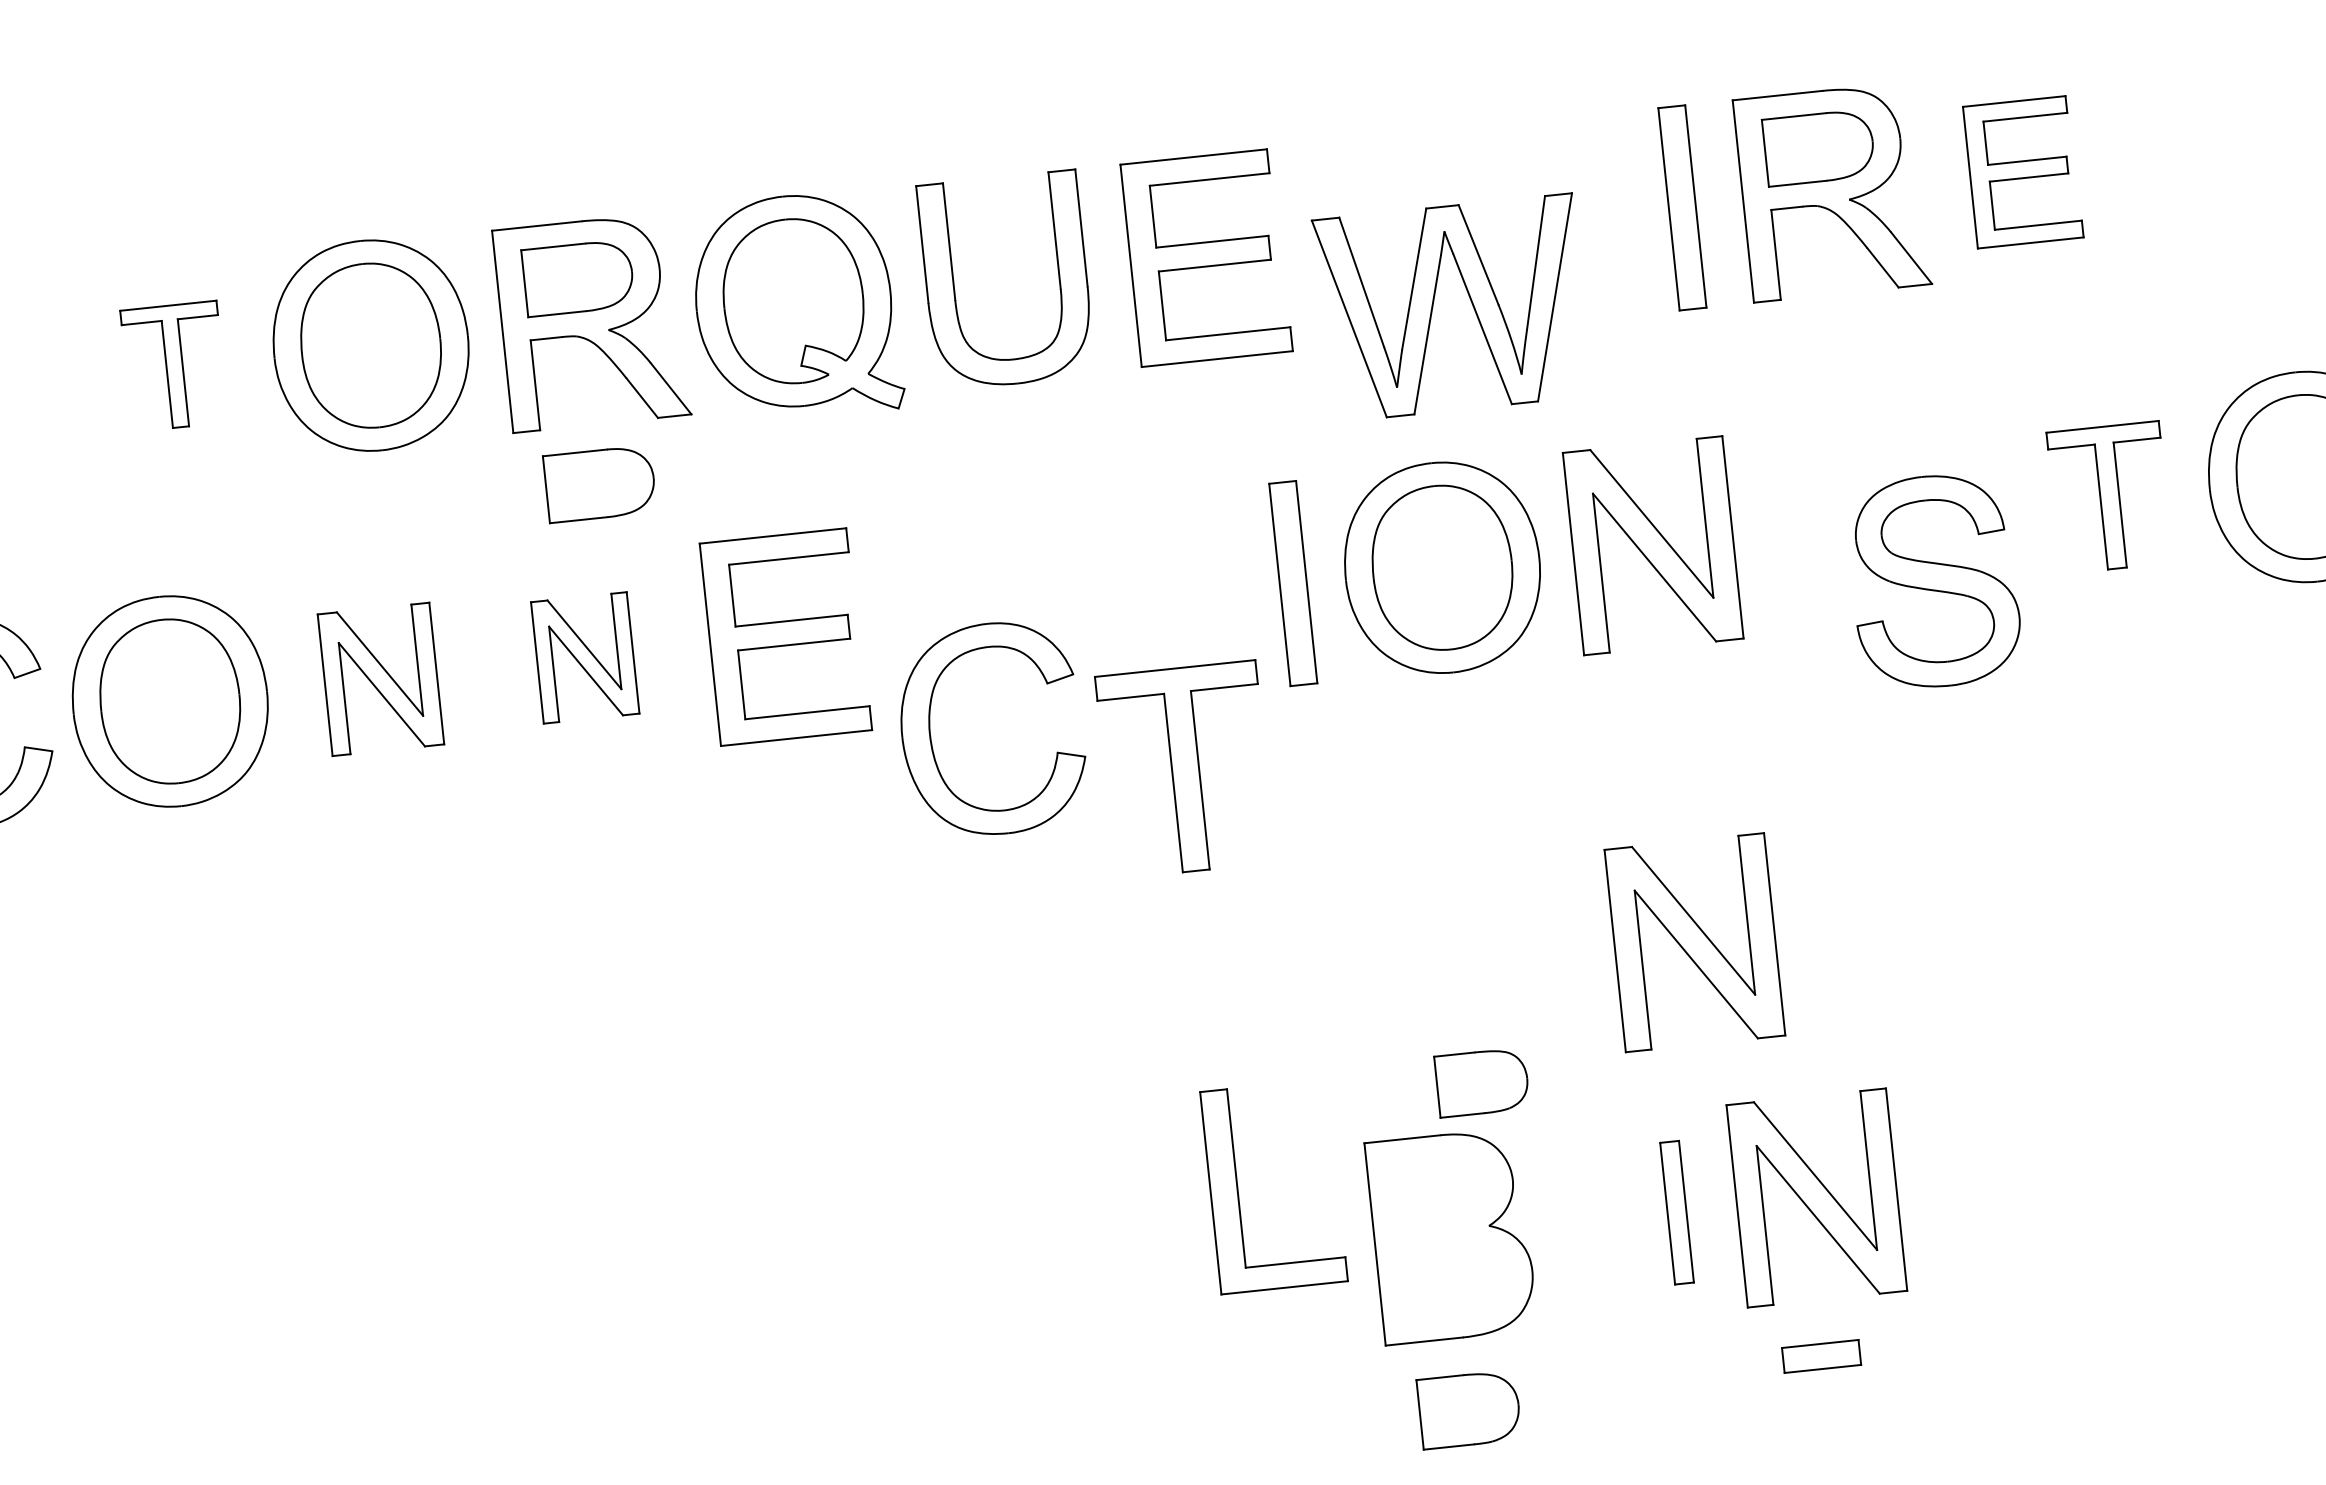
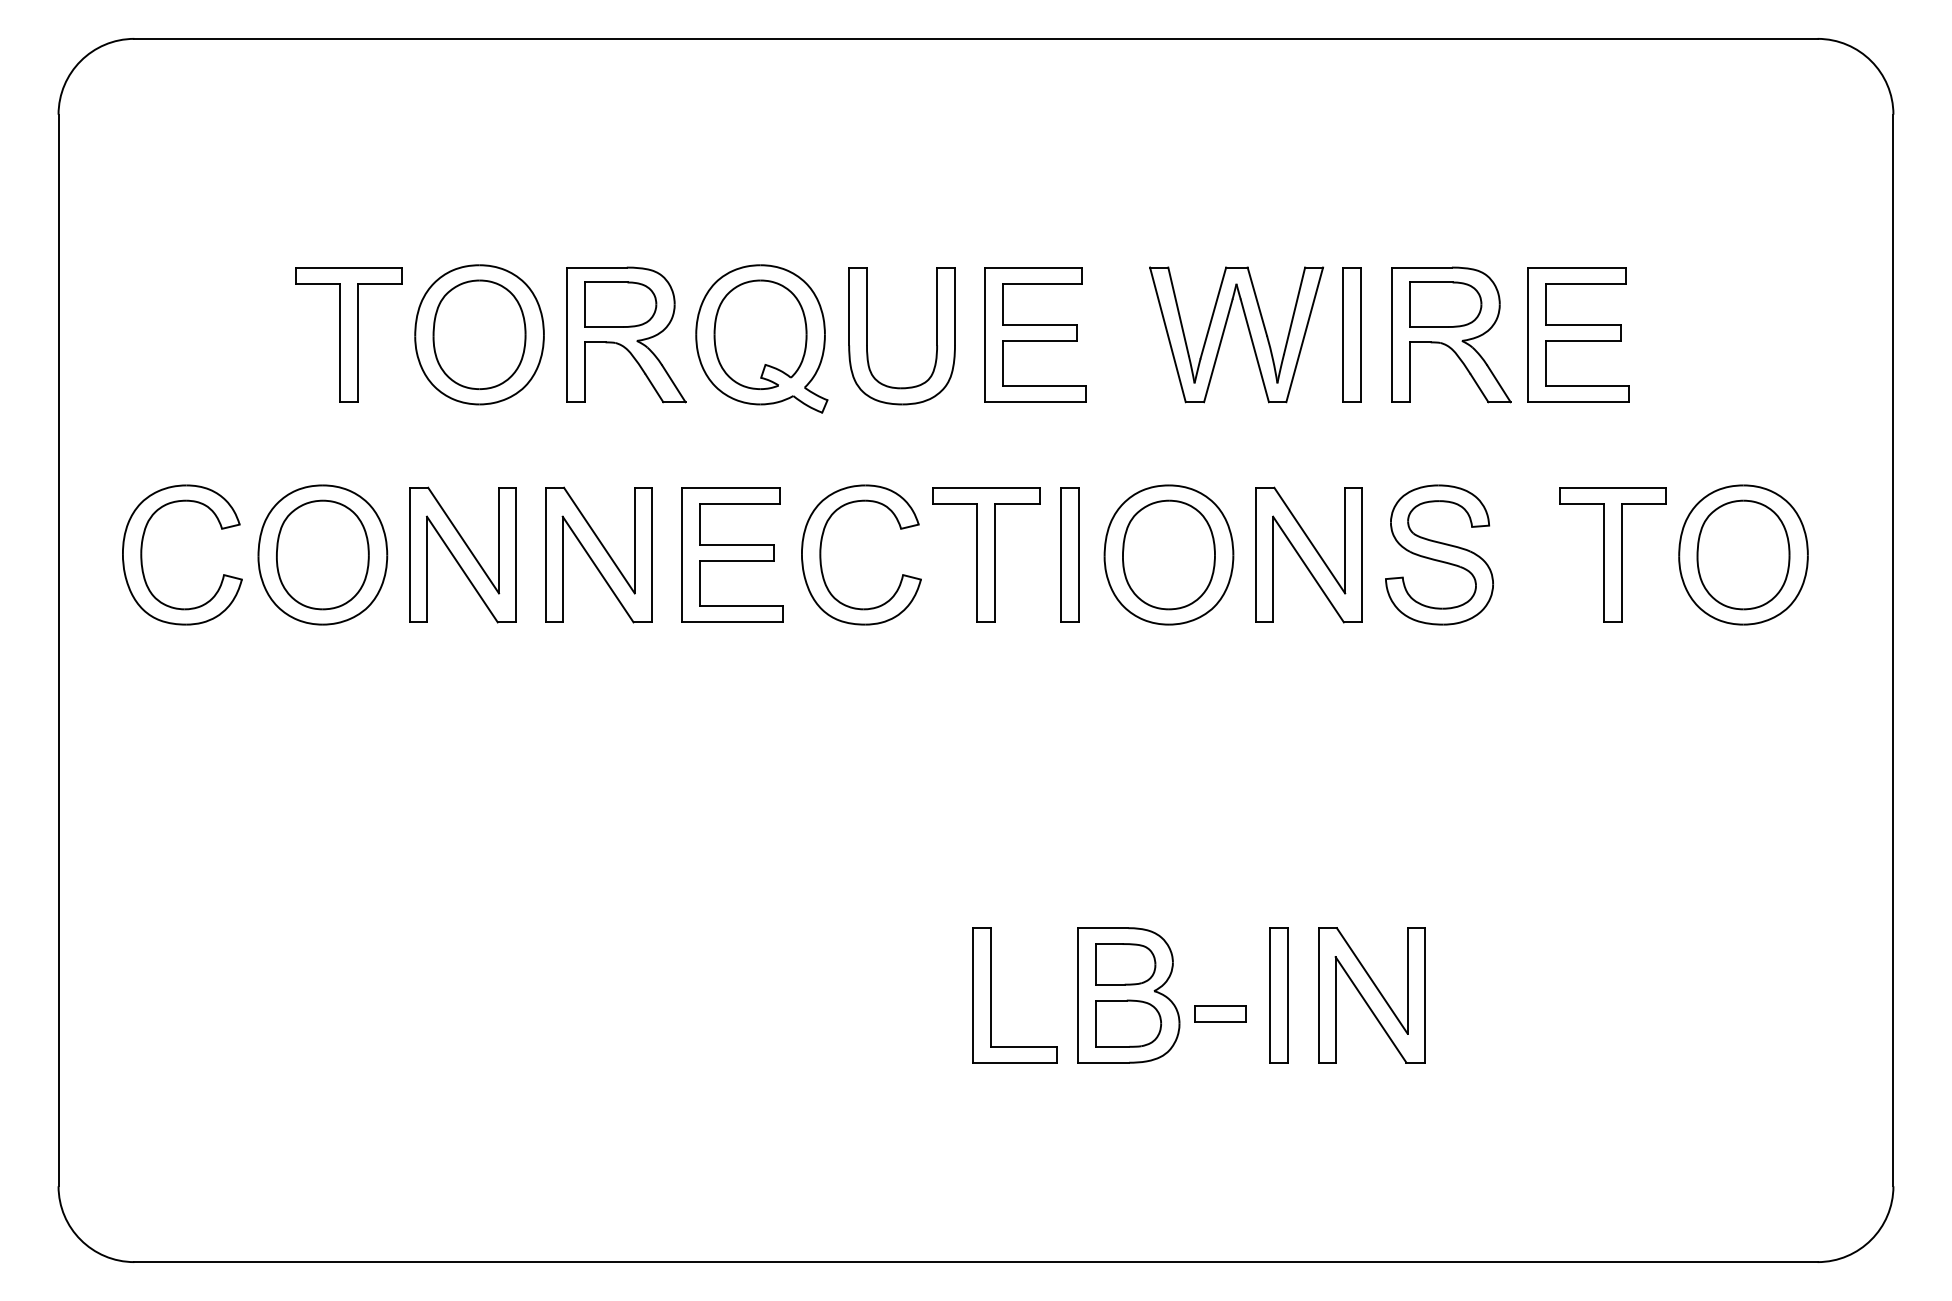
part: (2023, 171) -> (1578, 334), size x1.43
part: (1434, 307) -> (1224, 333), moved
part: (173, 365) -> (348, 334), size x1.67
part: (599, 483) -> (620, 441), removed
part: (2109, 496) -> (1612, 554), size x1.43
part: (1934, 580) -> (1439, 554), moved
part: (584, 657) -> (598, 554), size x1.67
part: (380, 678) -> (462, 554), size x1.43
part: (931, 734) -> (821, 554), moved
part: (1186, 768) -> (986, 554), moved
part: (1693, 941) -> (1308, 818), removed
part: (1482, 1082) -> (1125, 964), moved
part: (1238, 1190) -> (991, 995), moved
part: (1676, 1212) -> (1278, 995), size x1.43
part: (1821, 1355) -> (1220, 1013), moved
part: (1469, 1409) -> (1128, 1023), moved

